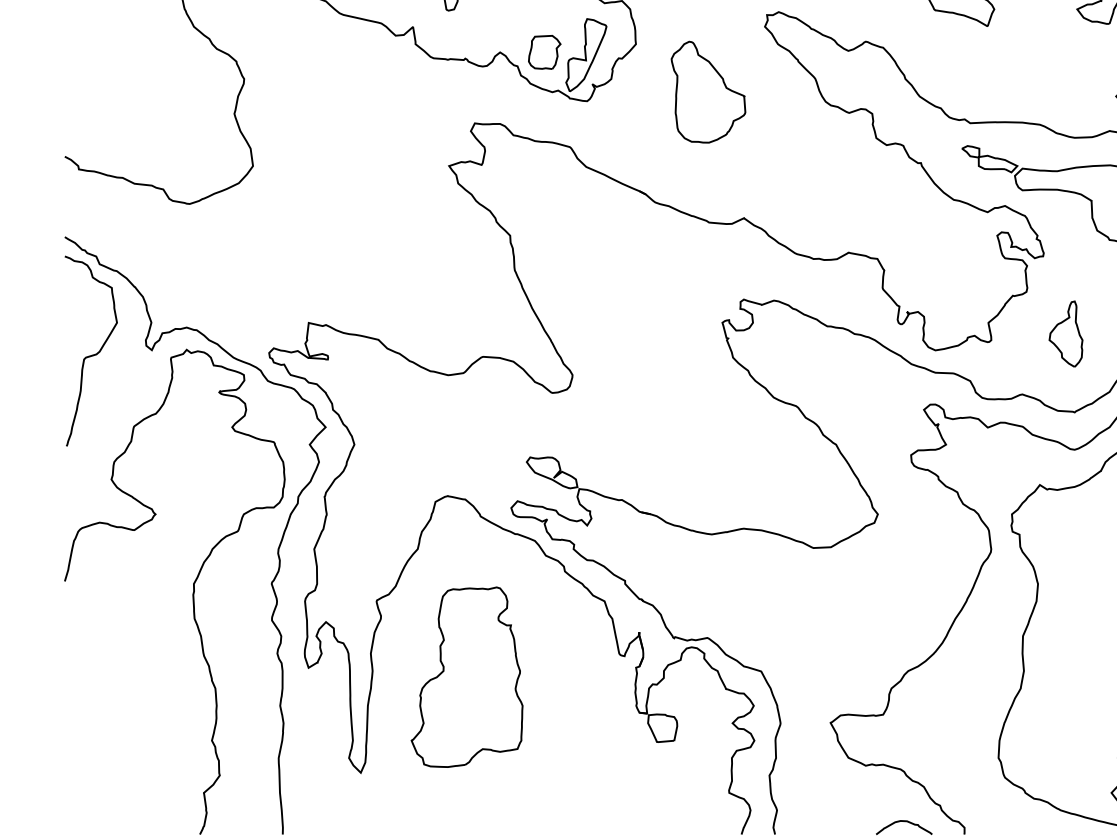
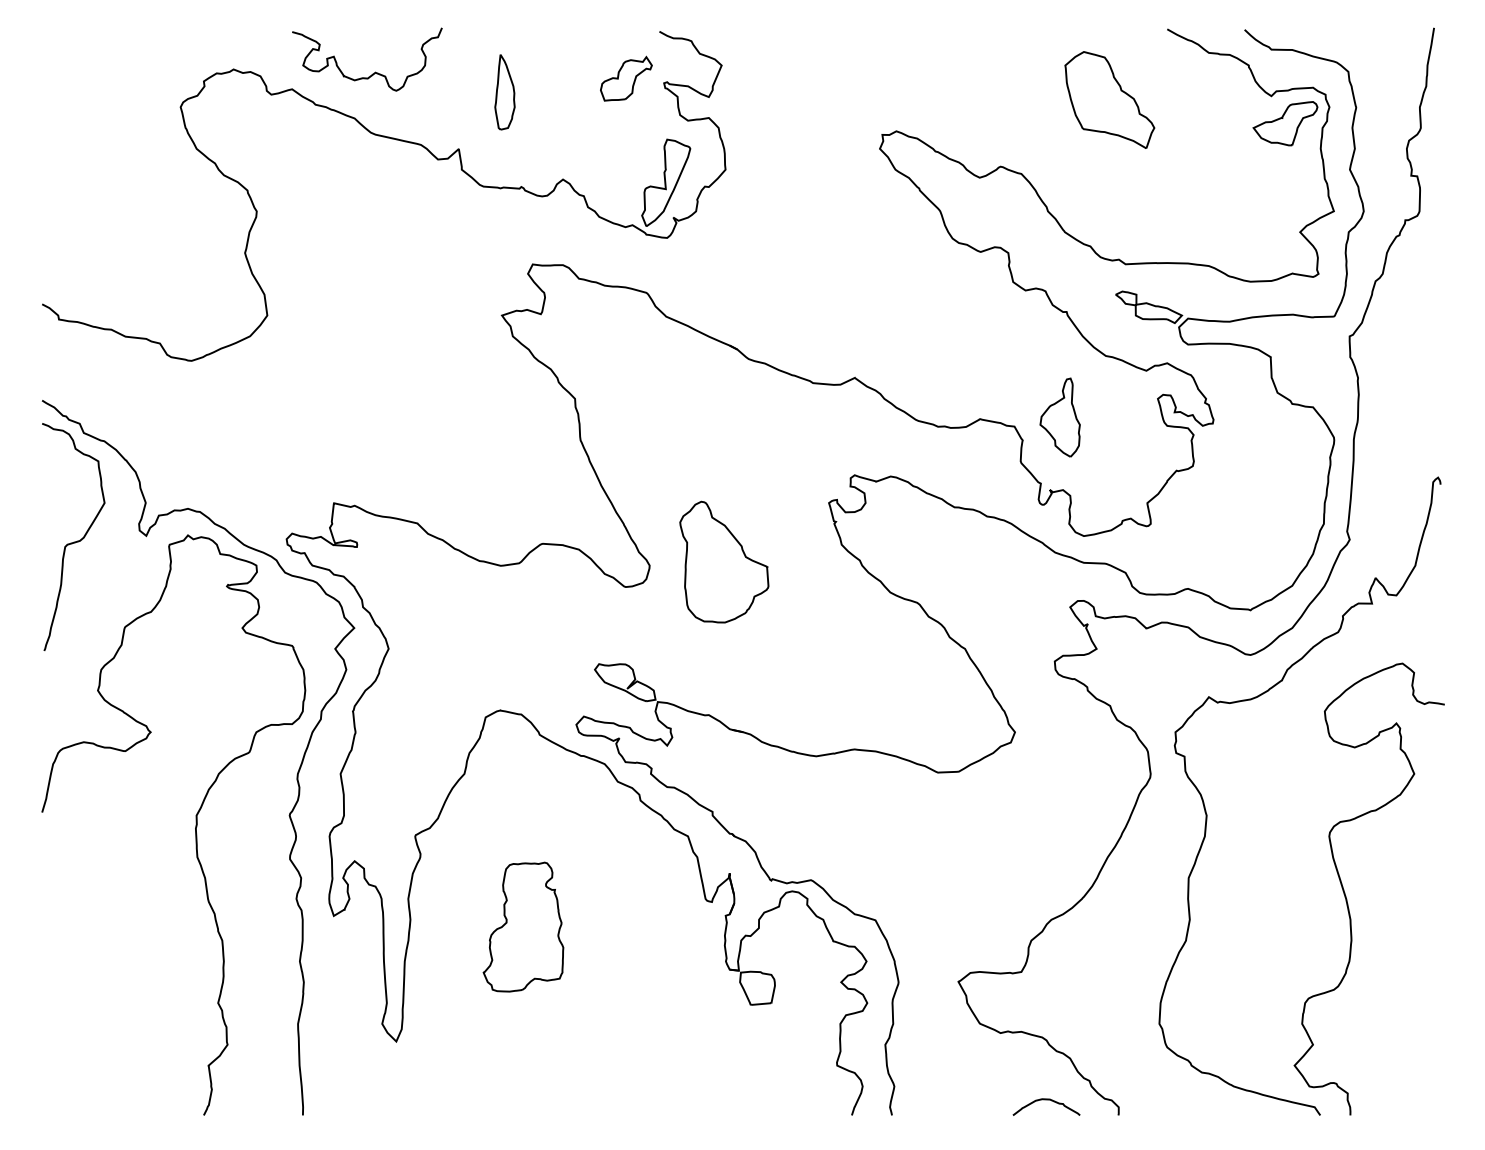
part: (544, 52) -> (616, 179), removed
part: (708, 91) -> (724, 561), moved
part: (1065, 334) -> (1059, 417), moved
part: (467, 676) -> (523, 926), size x0.6

